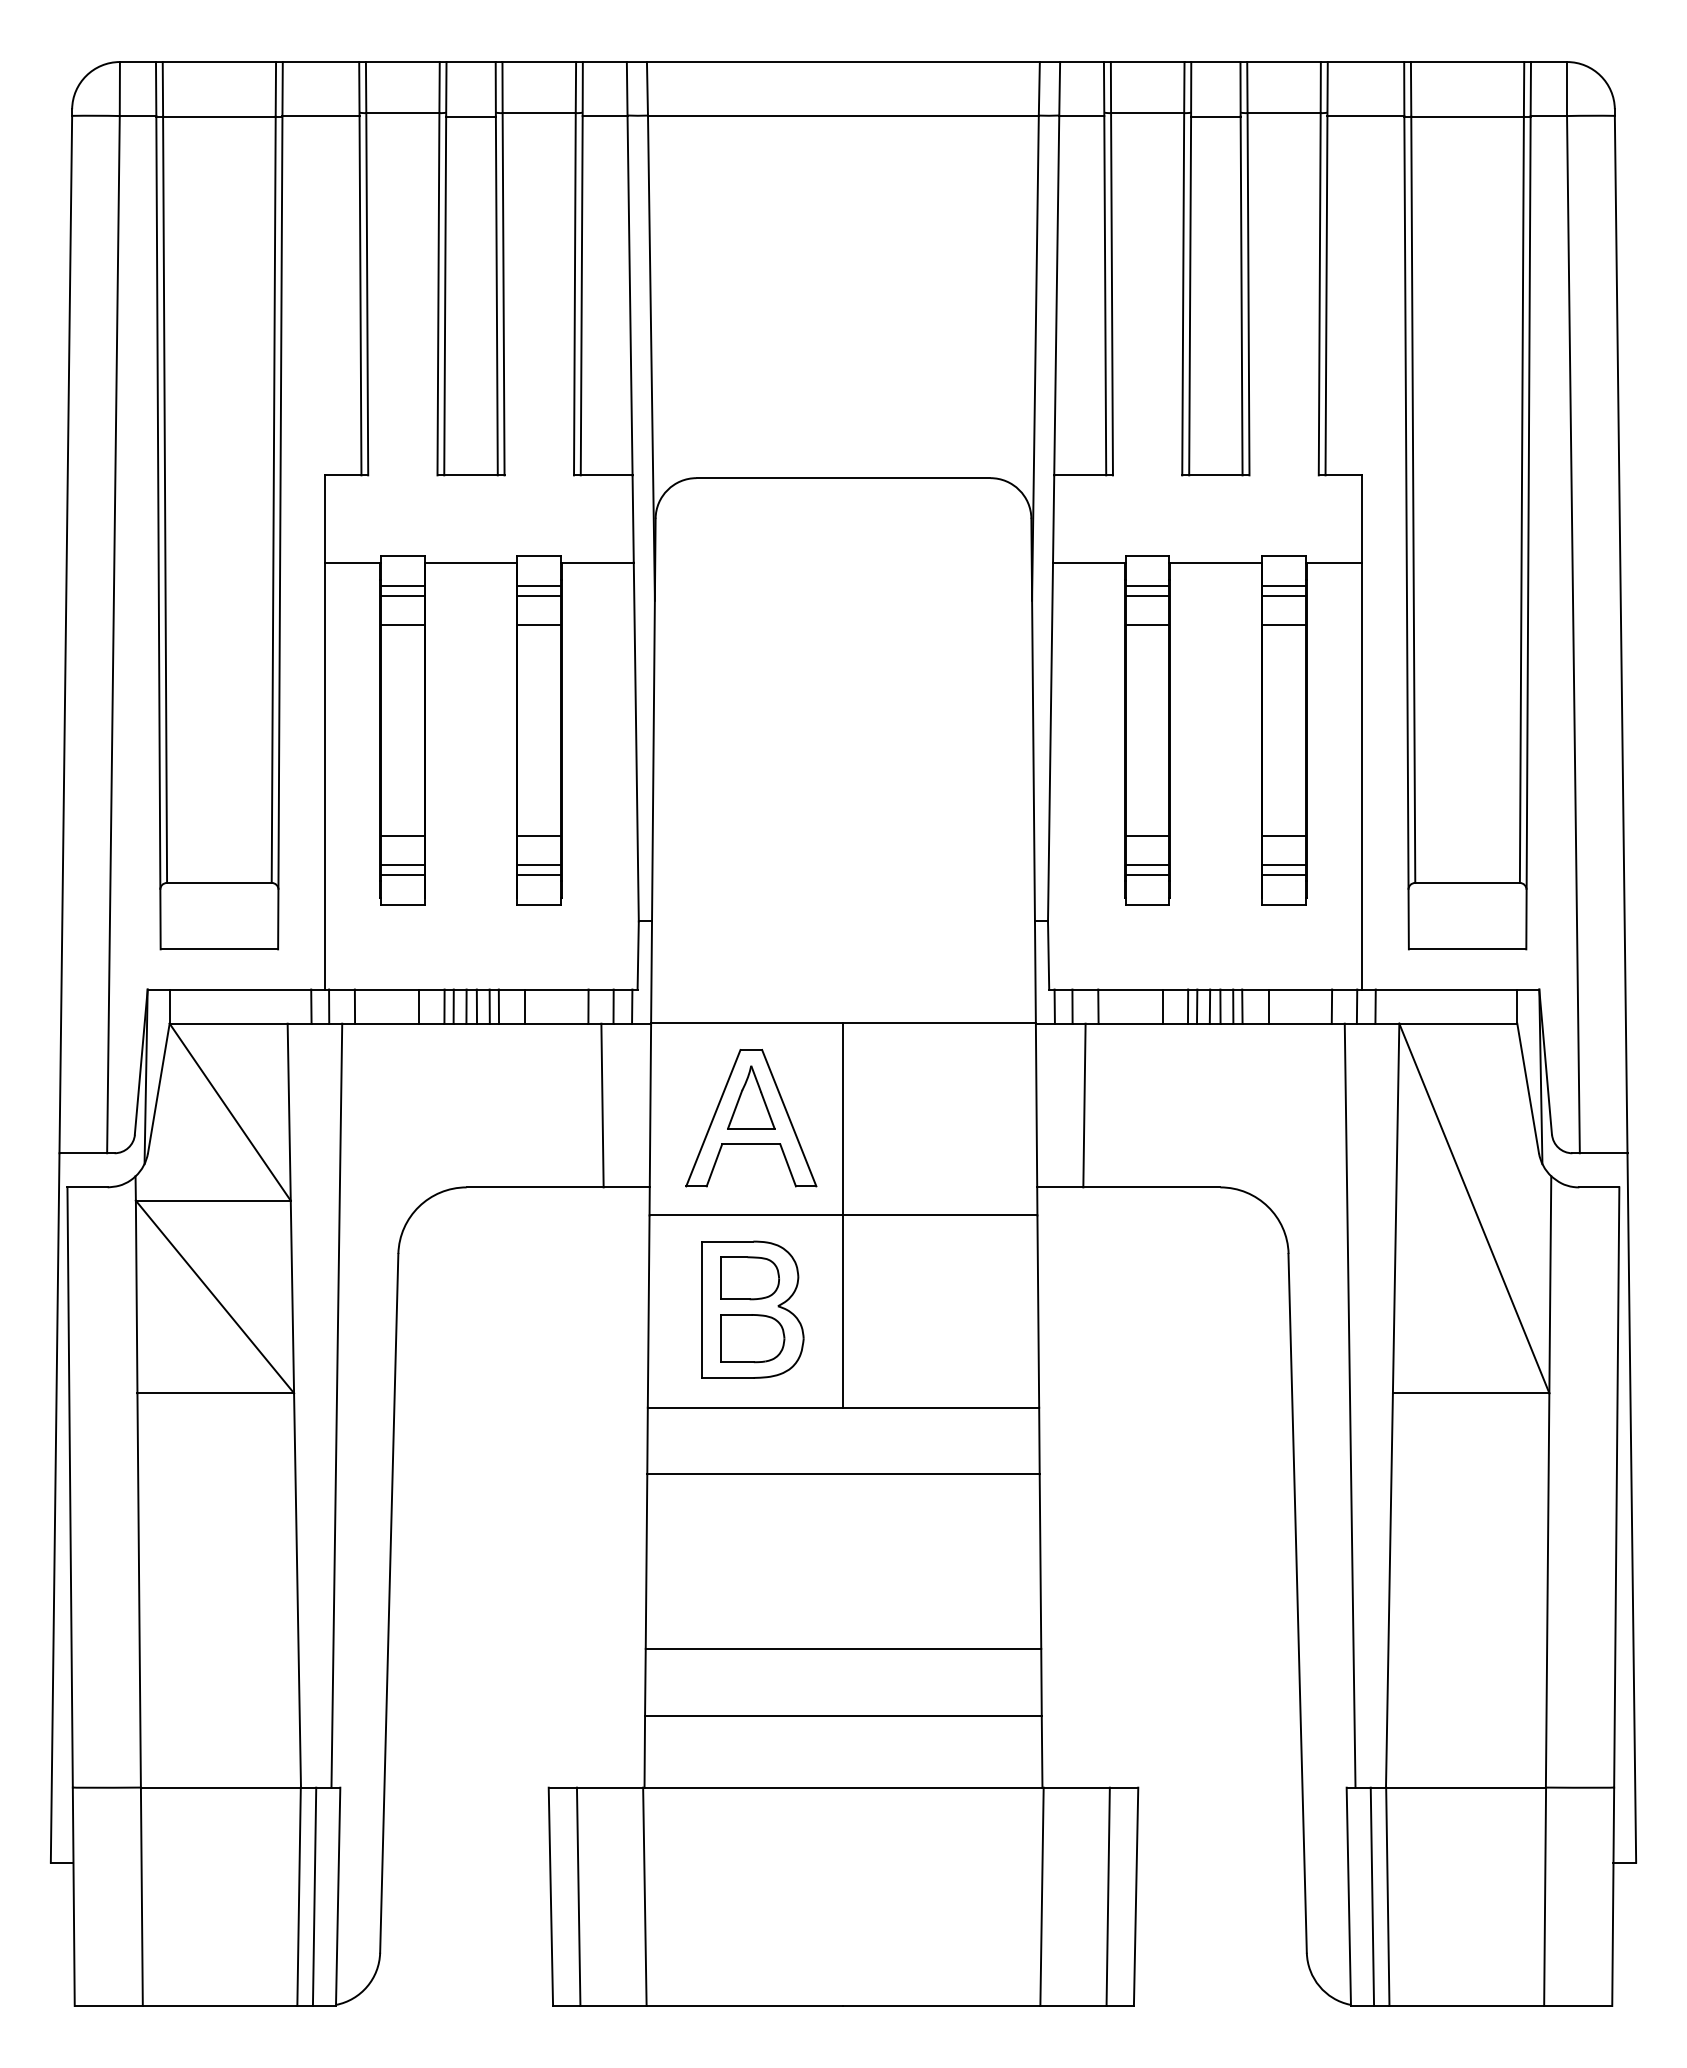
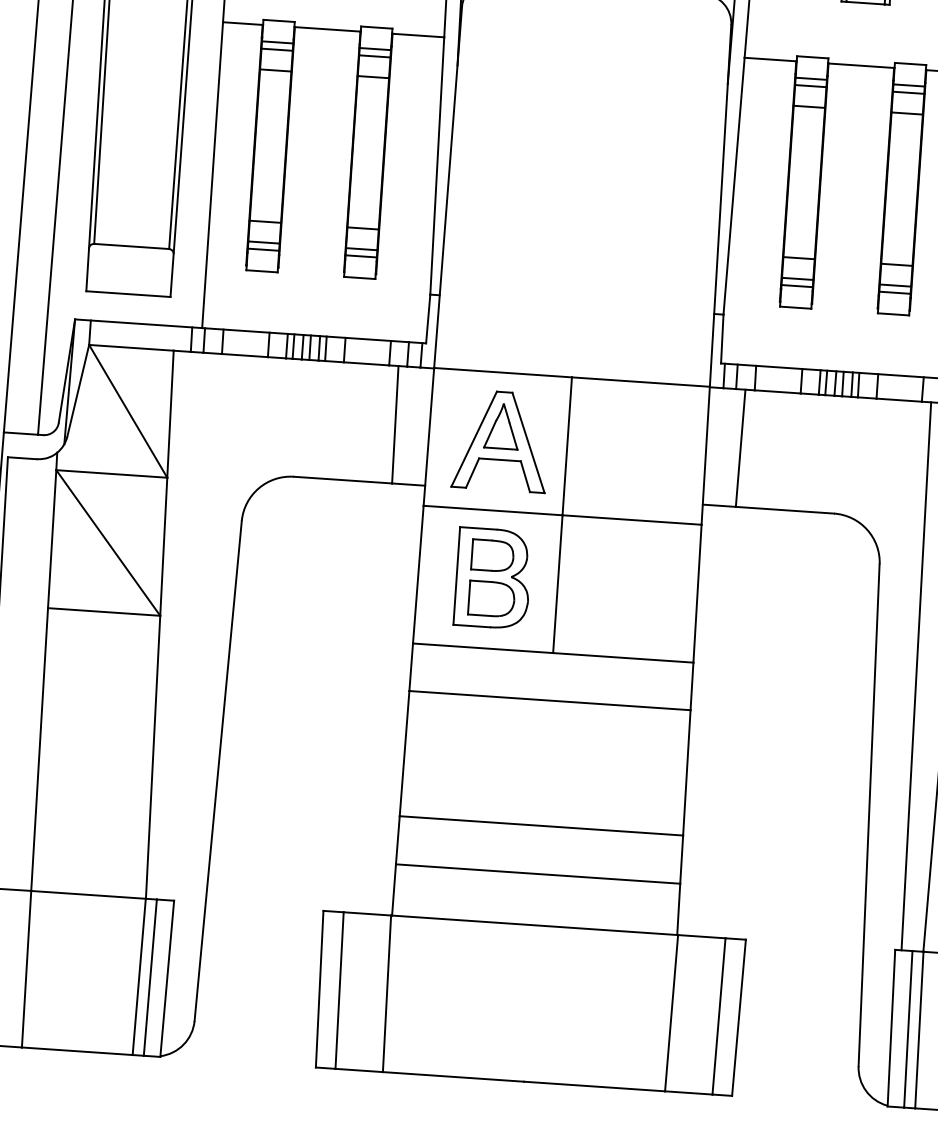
line: (336, 1405) -> (190, 626), removed

